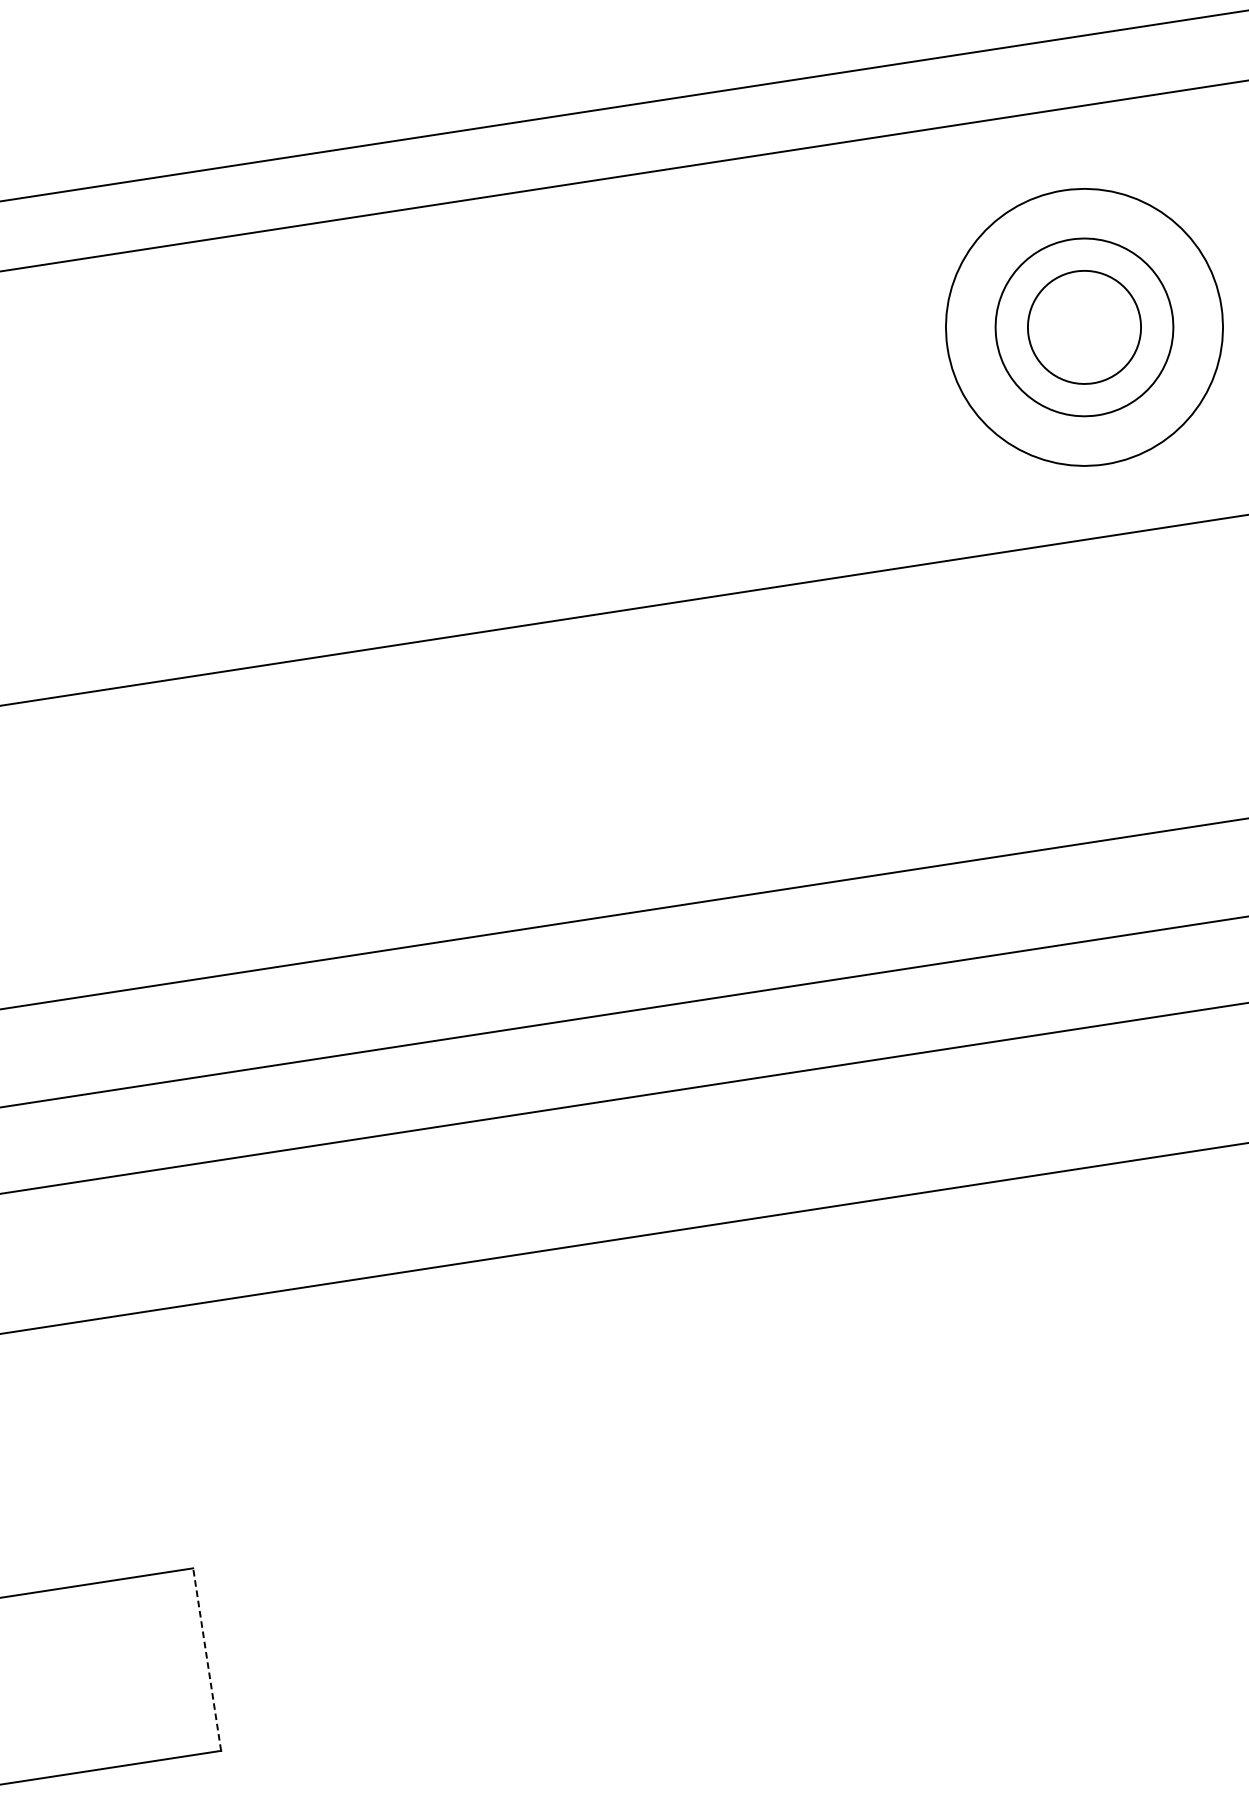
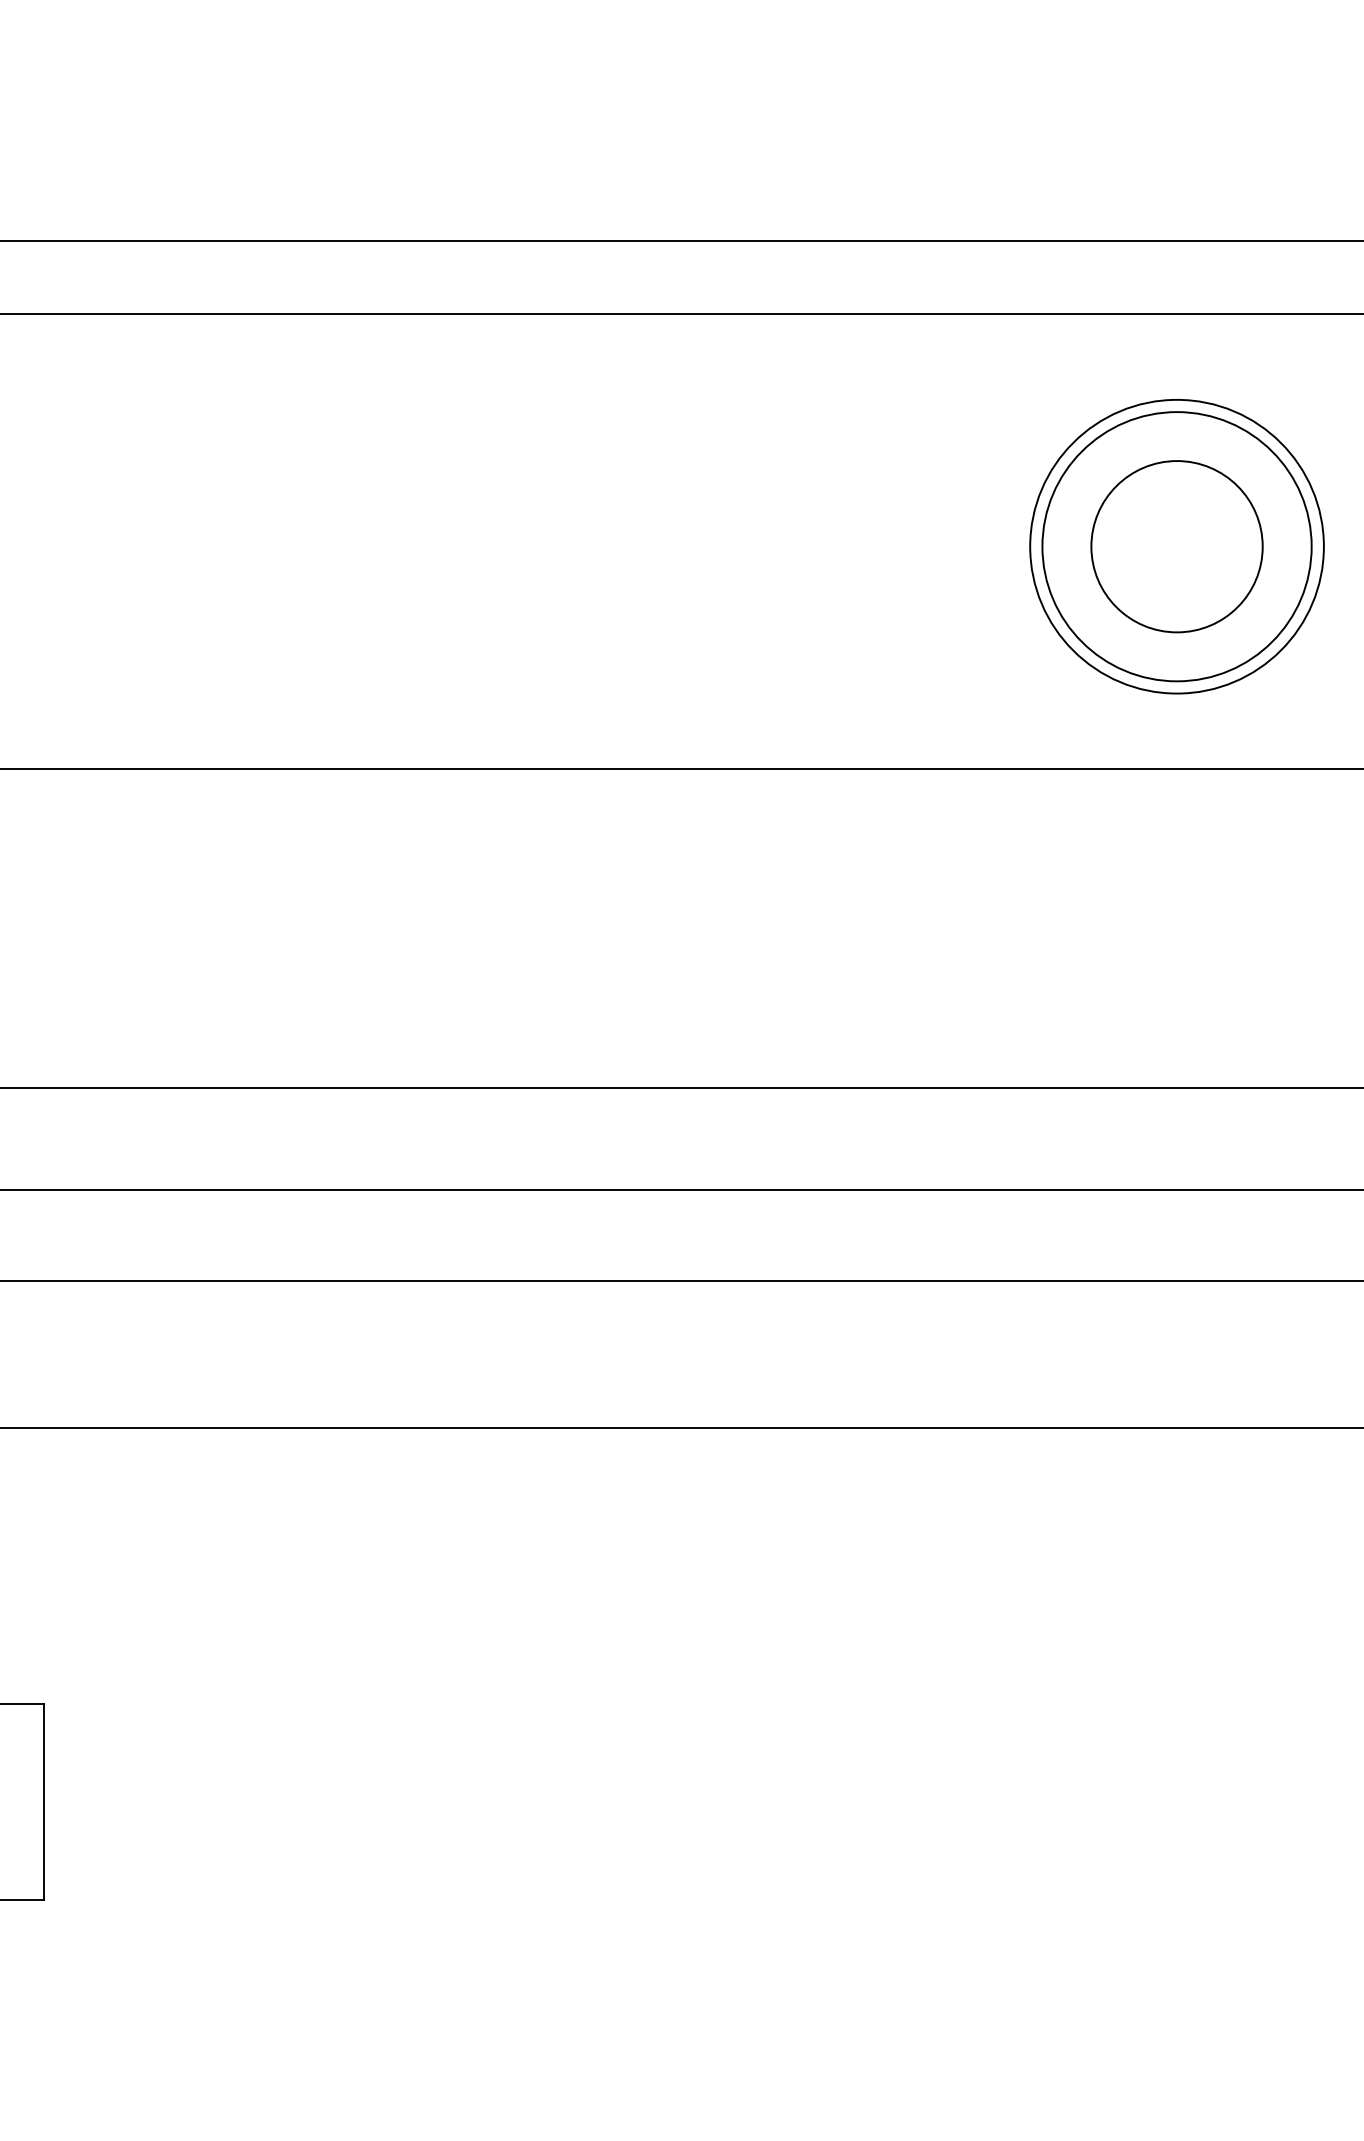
circle: (1083, 327) -> (1176, 546), size x1.43
circle: (1083, 327) -> (1176, 546), size x1.43
line: (206, 1659) -> (43, 1802), dashed -> solid

